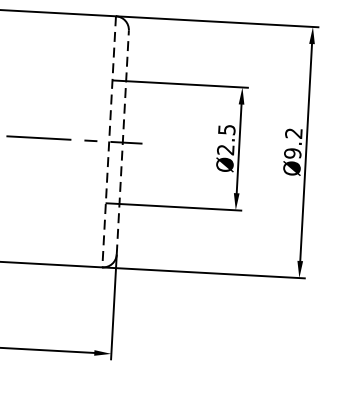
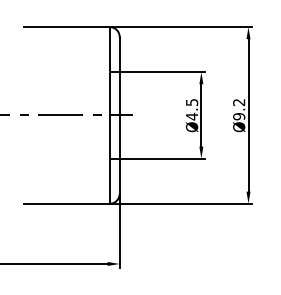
line: (109, 141) -> (110, 115), dashed -> solid
line: (122, 142) -> (119, 115), dashed -> solid
text: (224, 149) -> (191, 116), Ø2.5 -> Ø4.5

